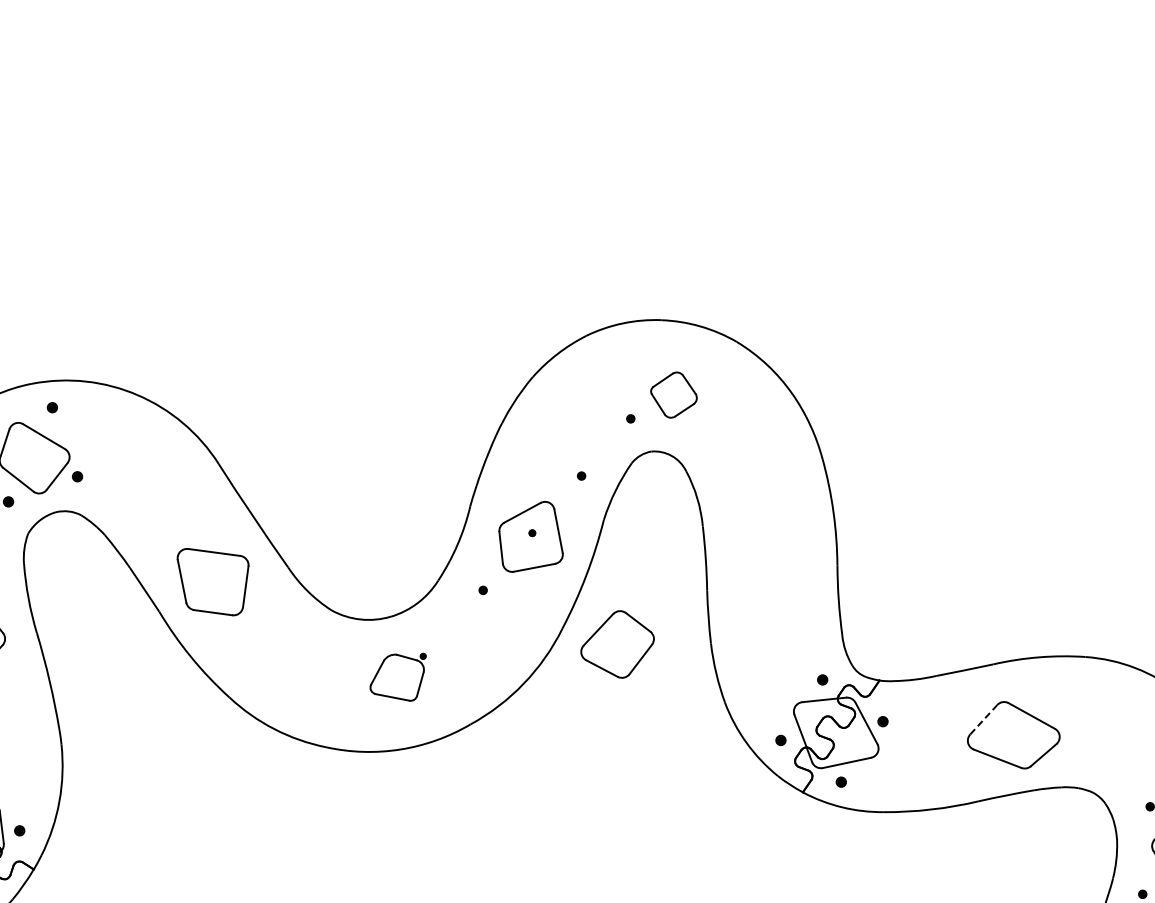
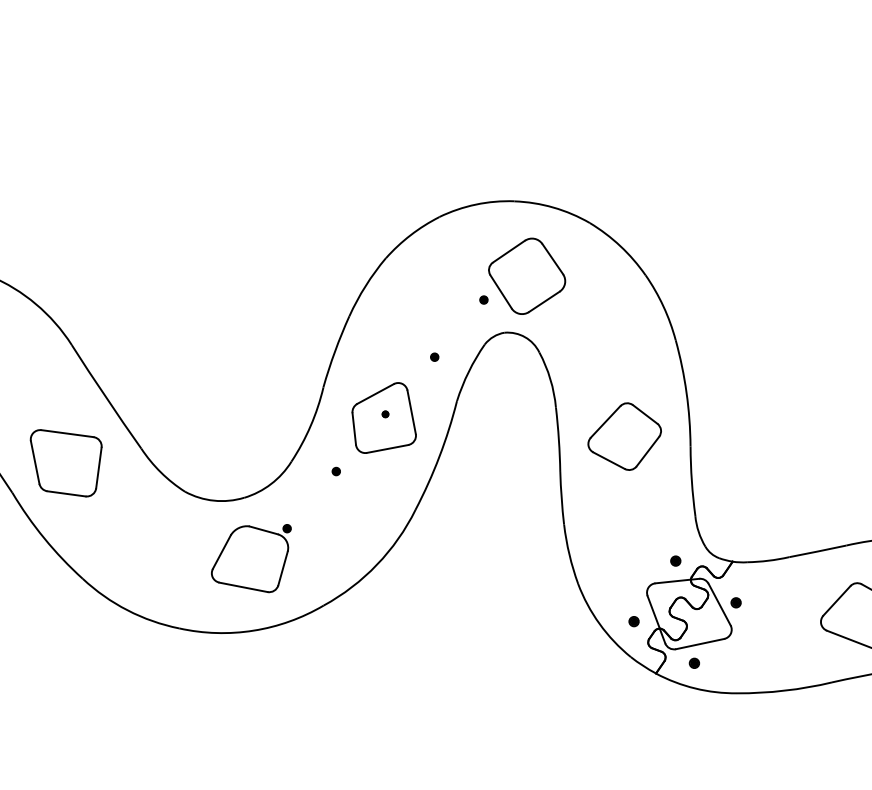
part: (673, 394) -> (526, 275), size x1.67
part: (617, 644) -> (624, 436), moved
part: (397, 676) -> (250, 557), size x1.43
line: (983, 719) -> (836, 600), dashed -> solid

